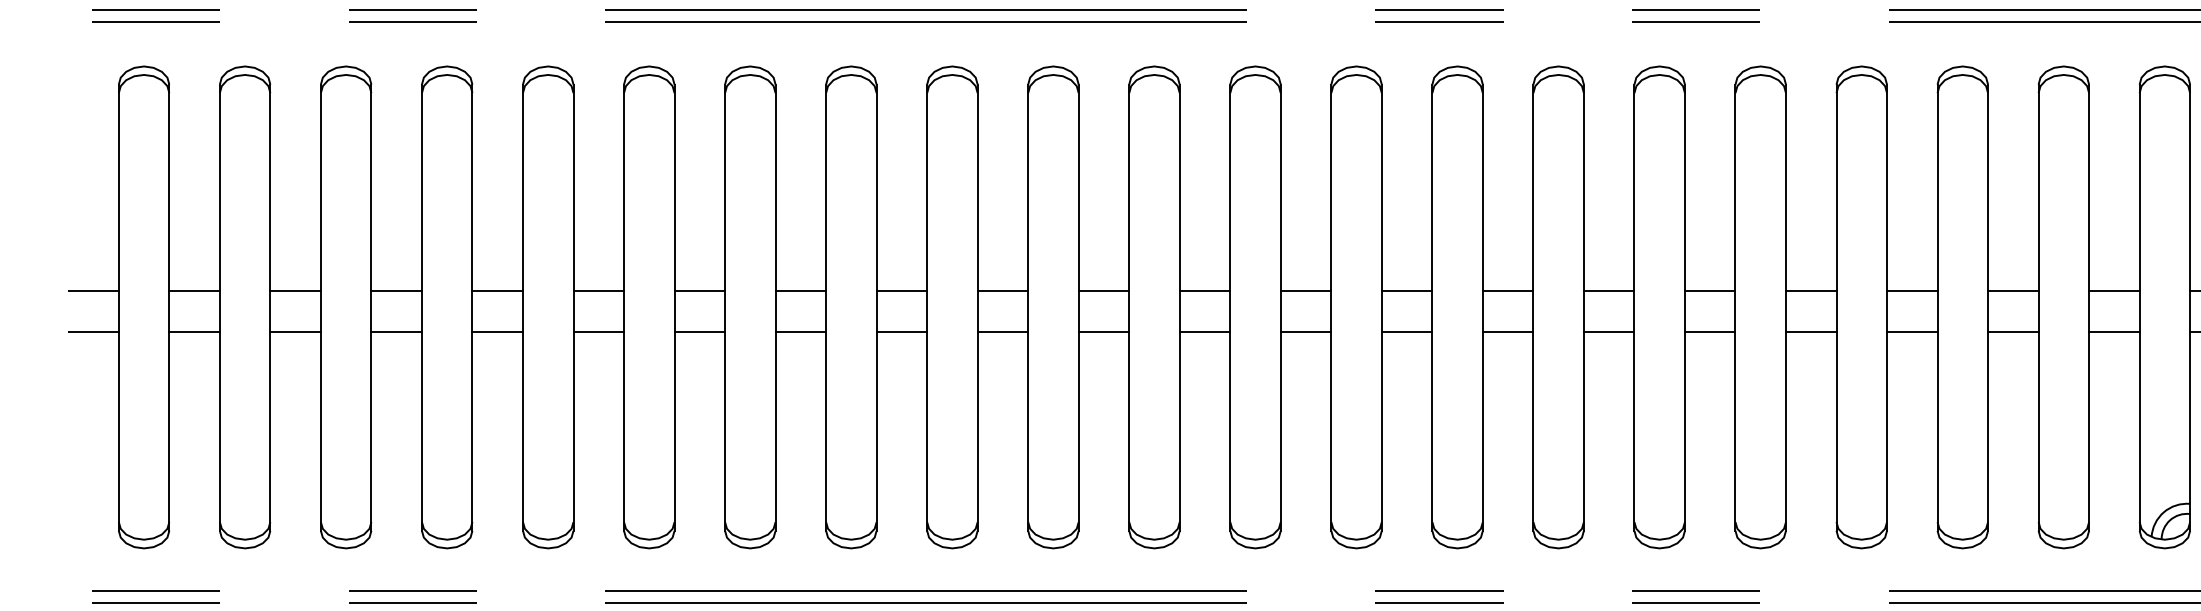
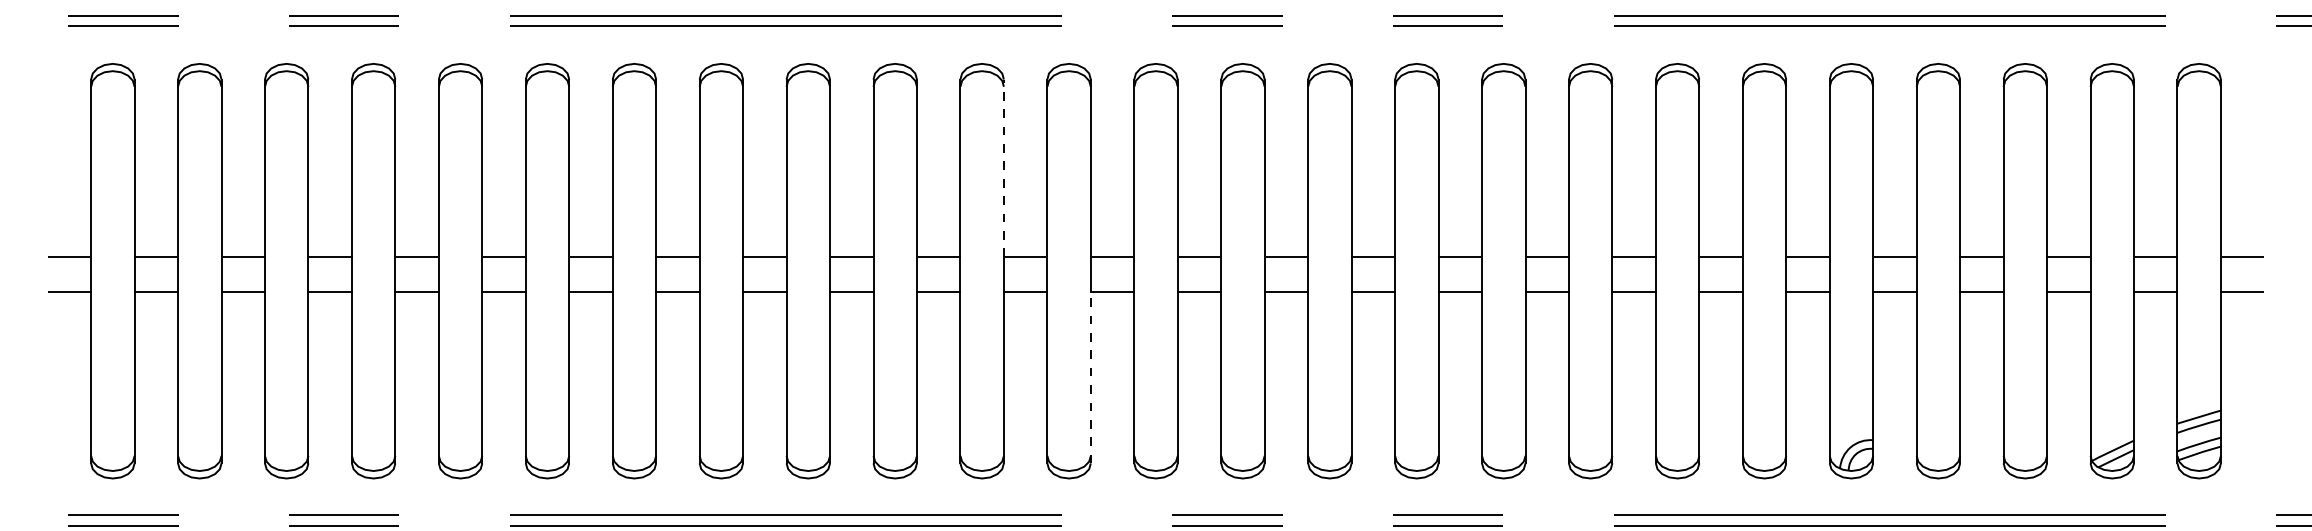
line: (1179, 188) -> (1003, 168), solid -> dashed
line: (1280, 431) -> (1090, 377), solid -> dashed

